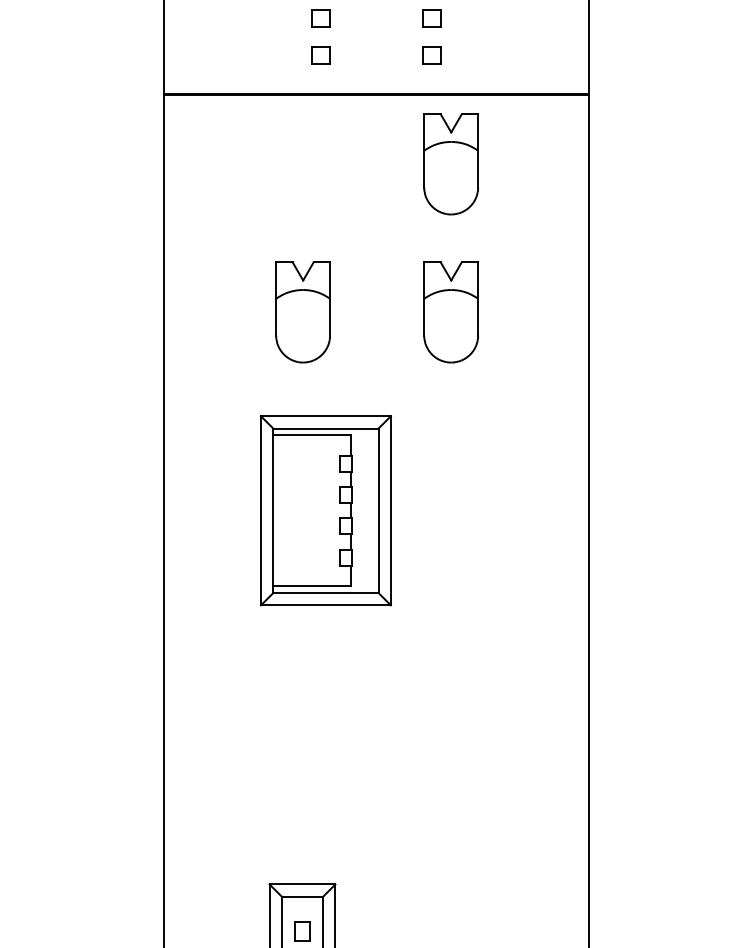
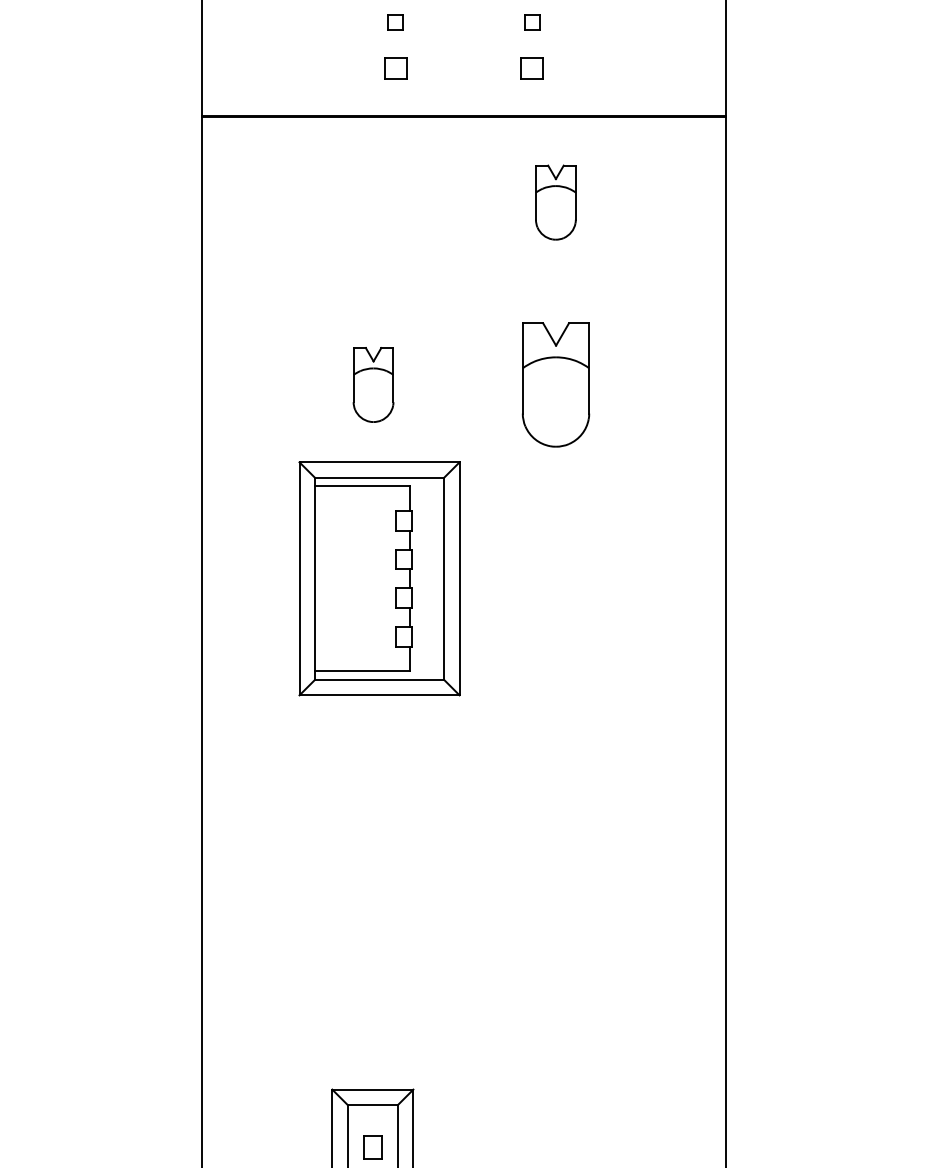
part: (320, 18) -> (395, 22), size x0.7
part: (431, 18) -> (531, 22), size x0.7
part: (450, 164) -> (555, 202), size x0.6
part: (302, 312) -> (372, 385), size x0.6
part: (325, 510) -> (379, 578), moved

